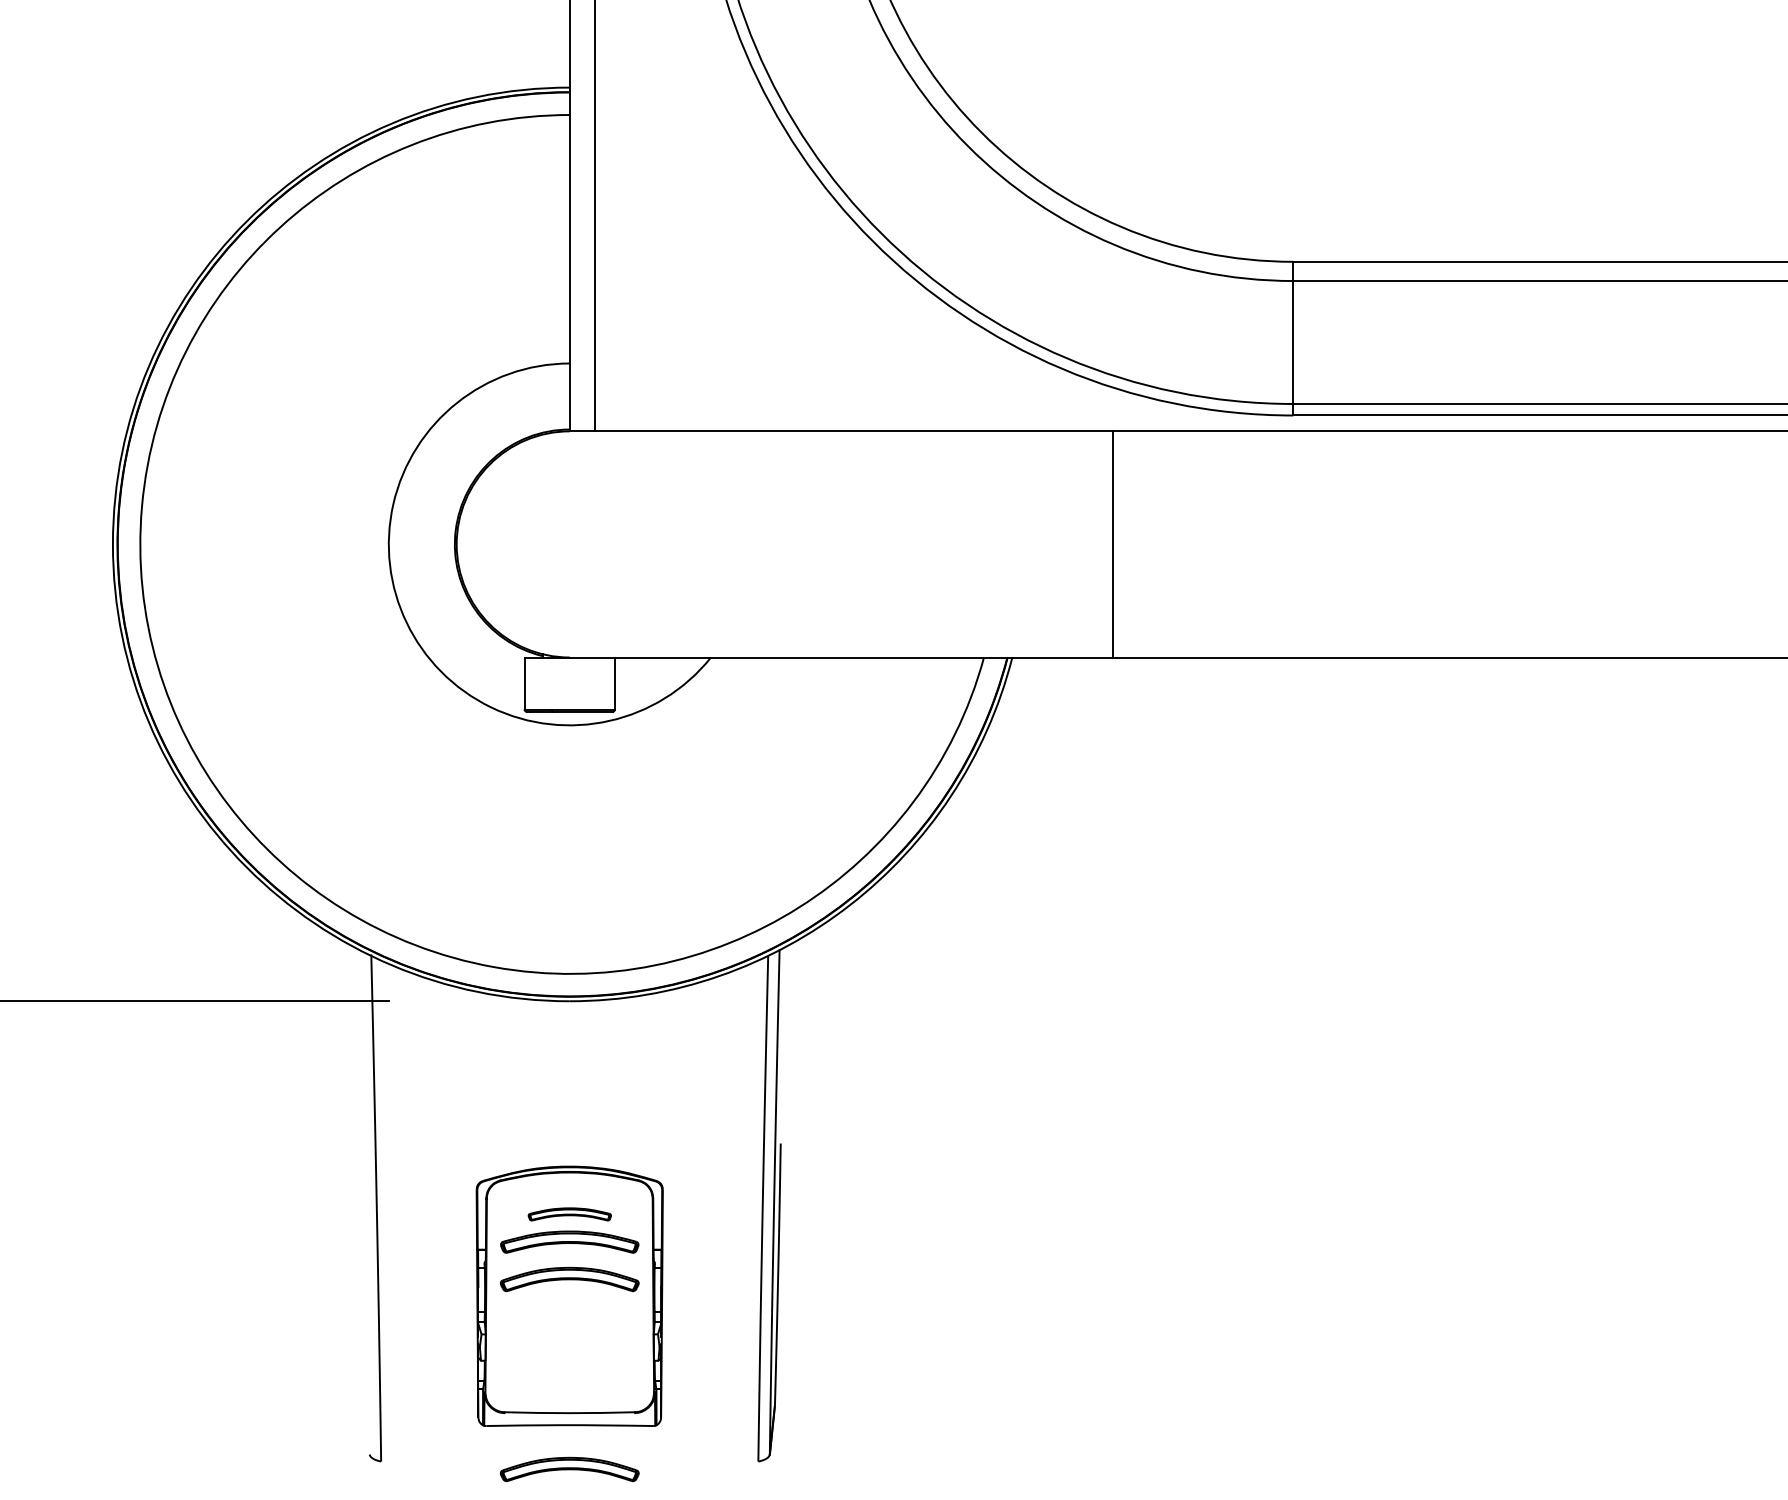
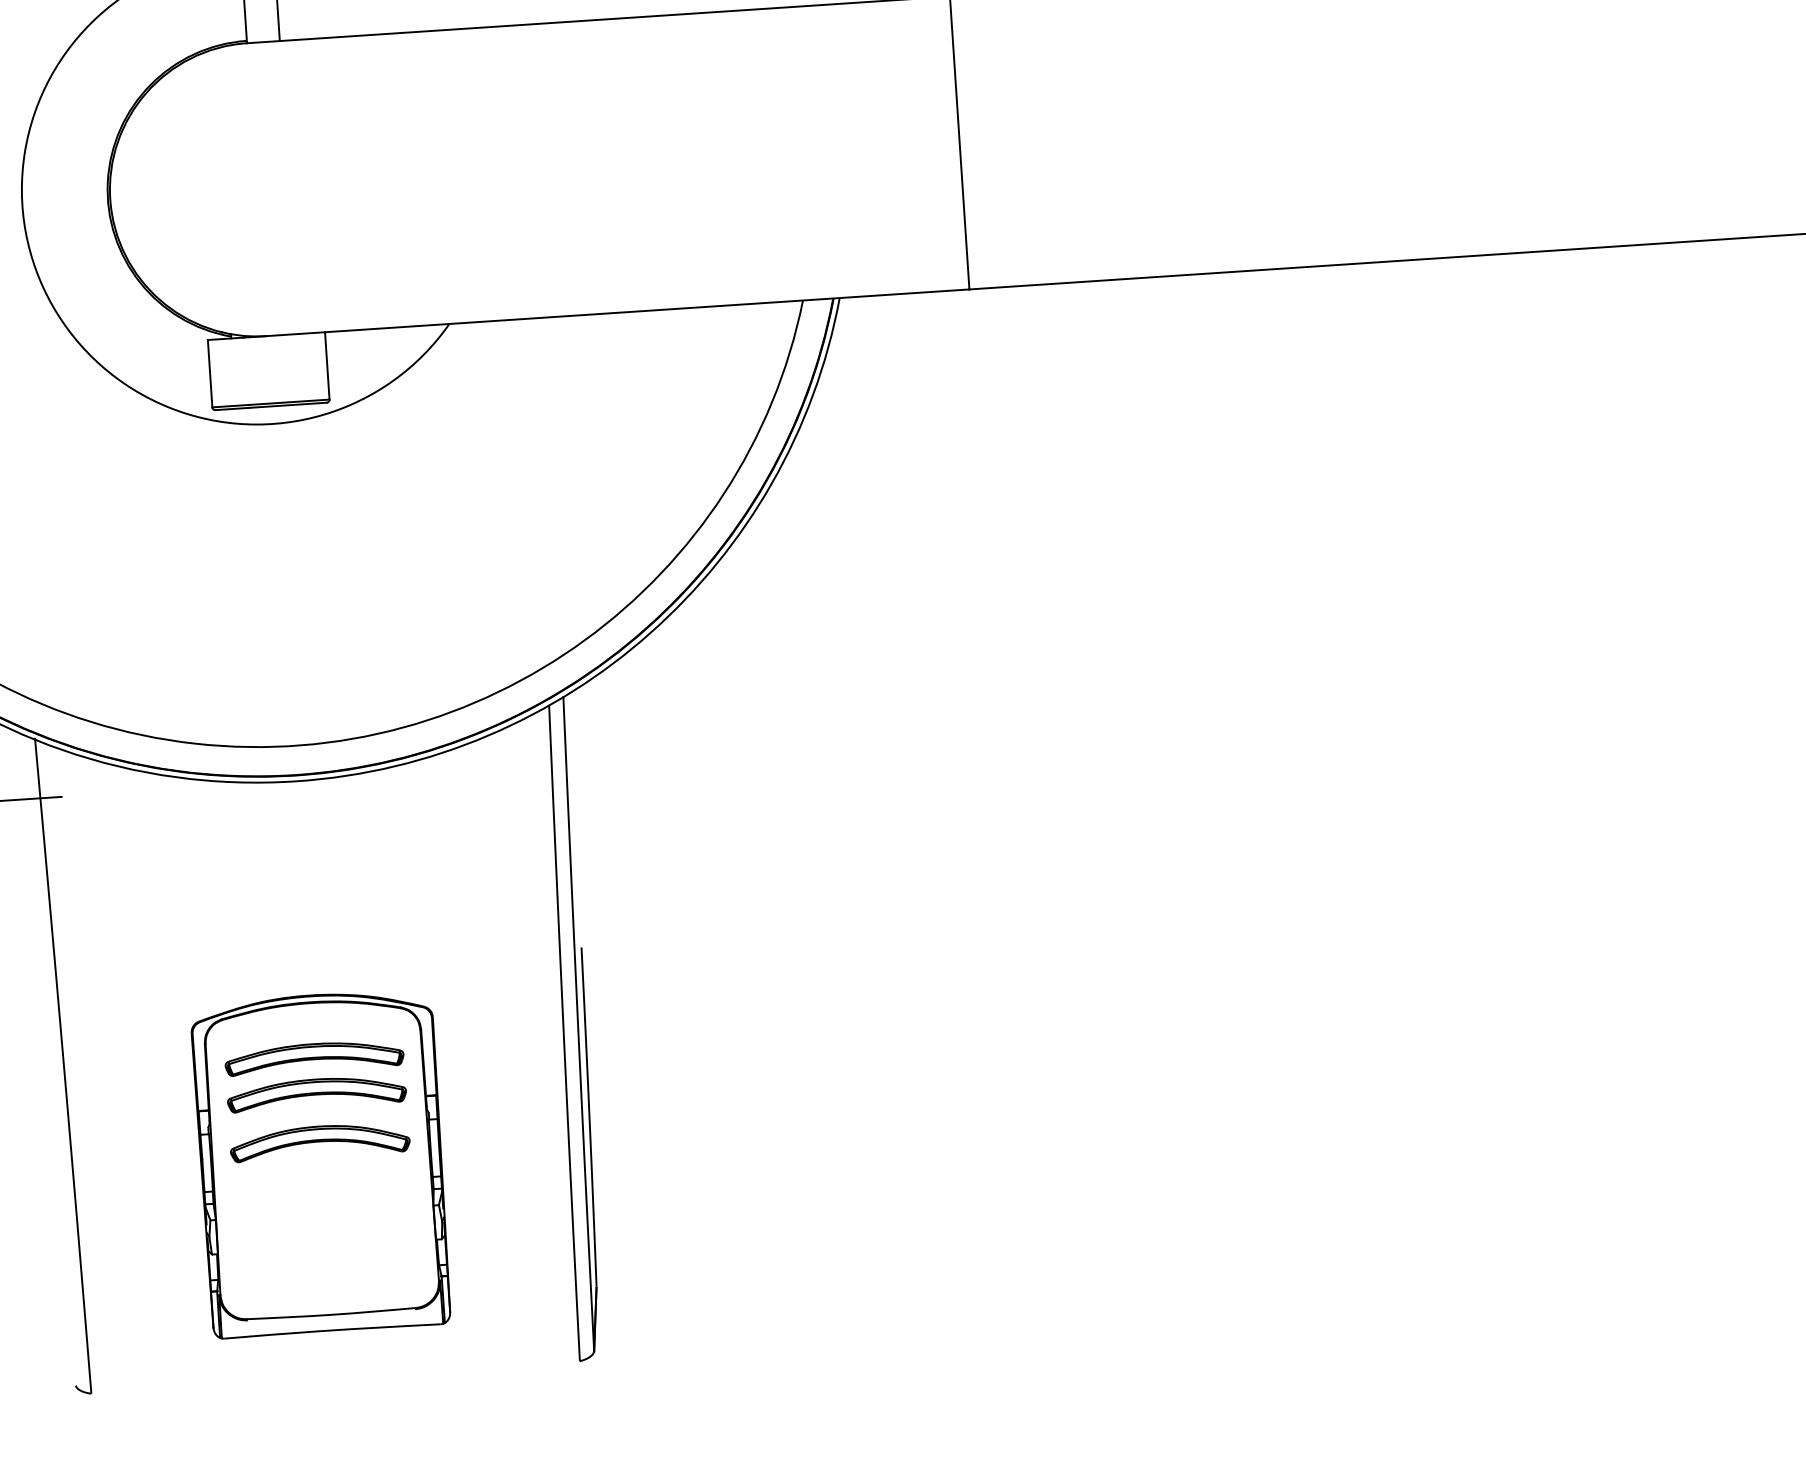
part: (569, 1214) -> (314, 1057), size x1.67
part: (569, 1469) -> (335, 1387), removed

